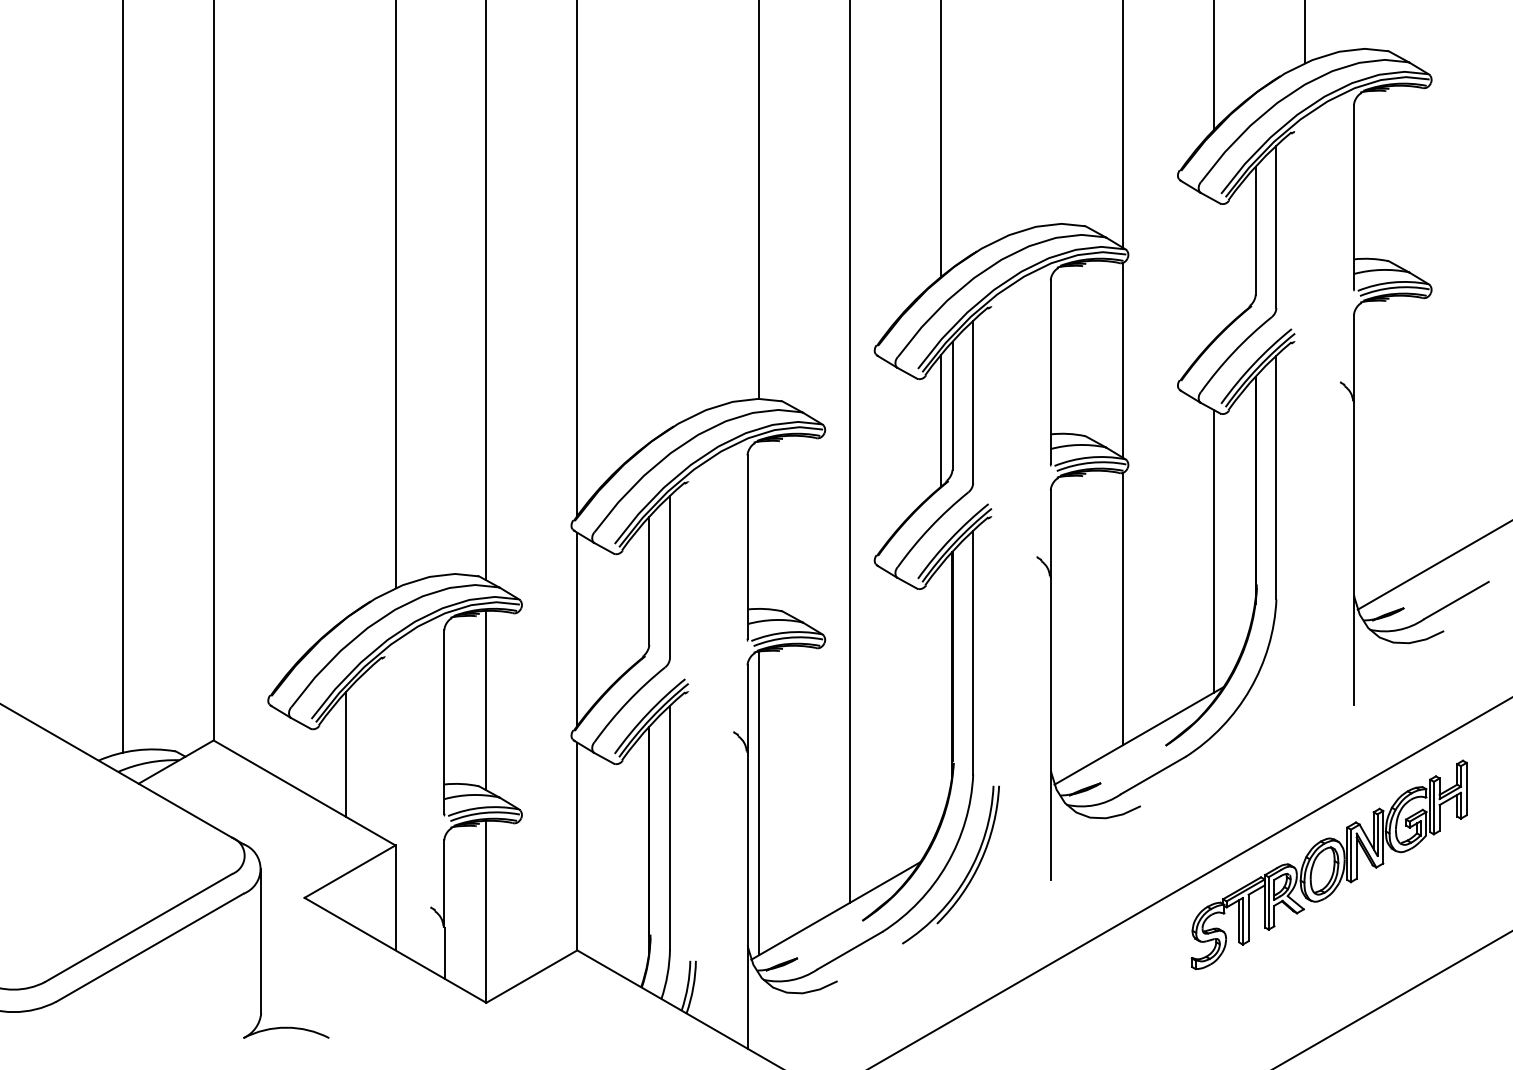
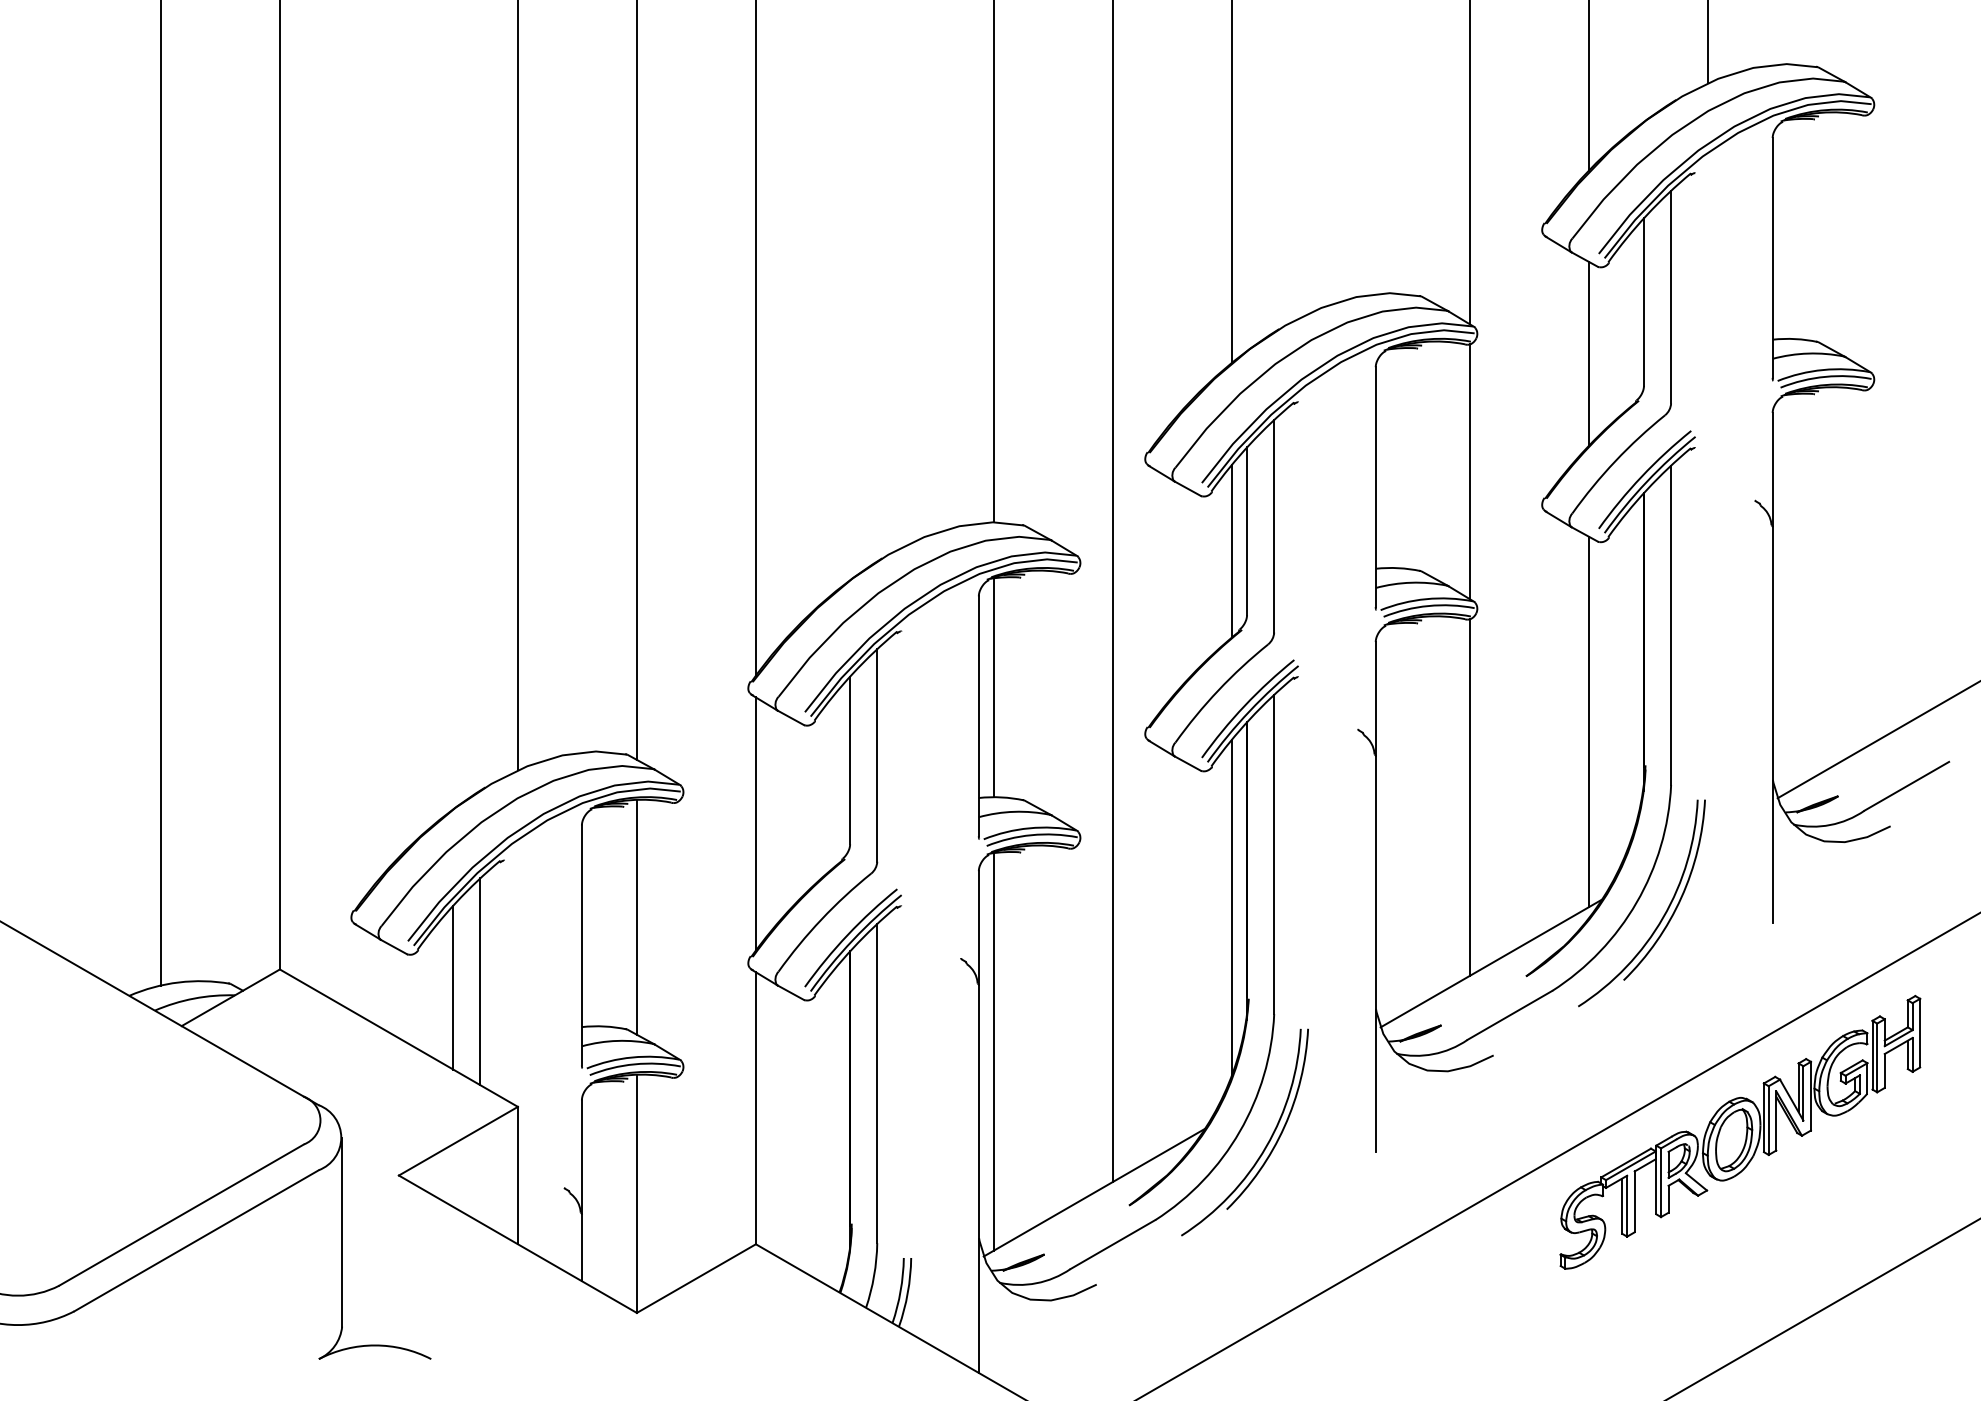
line: (1214, 269) -> (1589, 353), added
line: (758, 525) -> (993, 687), added
line: (940, 693) -> (1231, 907), added
part: (1270, 698) -> (1663, 914), added
line: (366, 749) -> (480, 981), added

